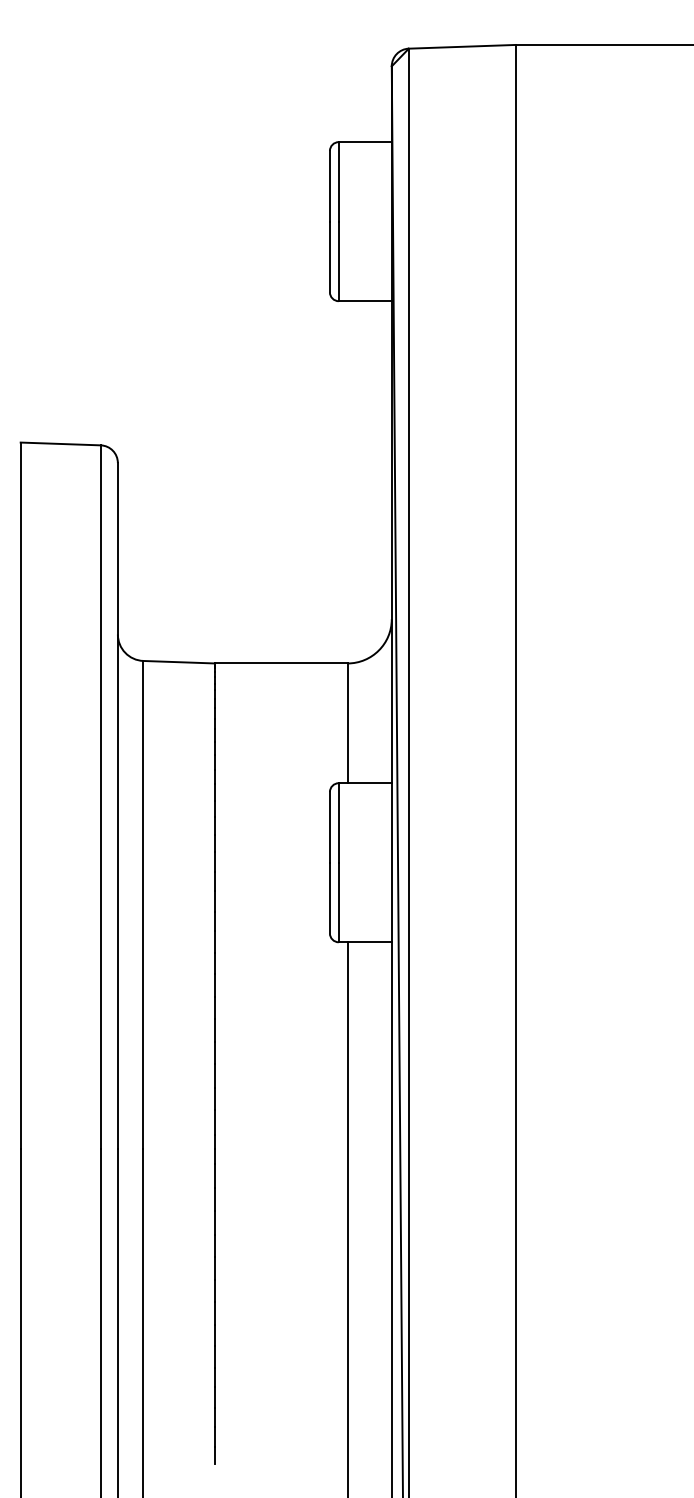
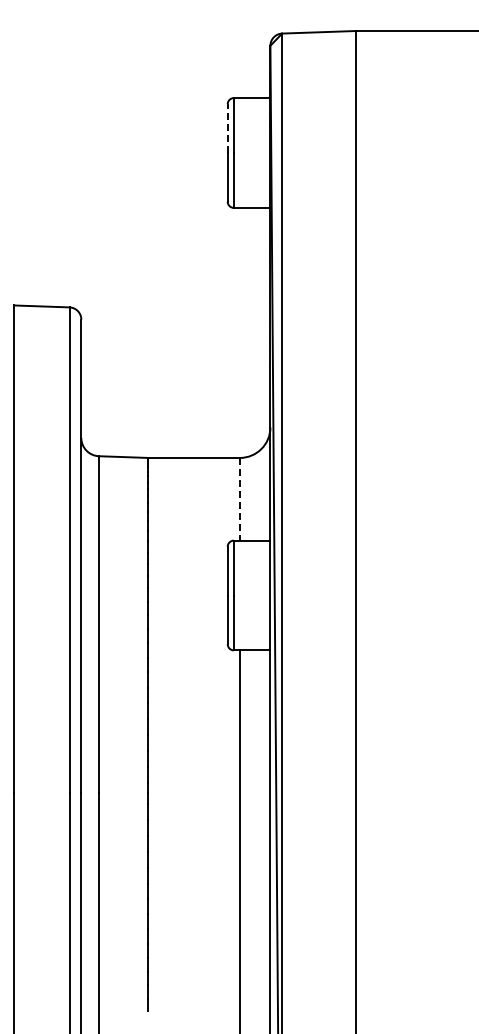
line: (329, 186) -> (227, 128), solid -> dashed
line: (347, 723) -> (239, 499), solid -> dashed

